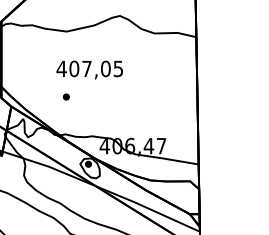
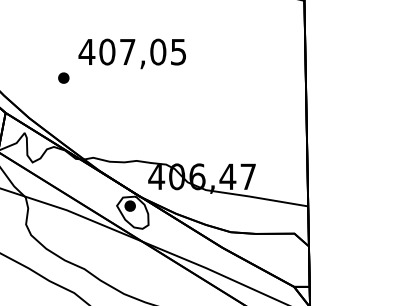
part: (65, 96) -> (62, 77), moved

